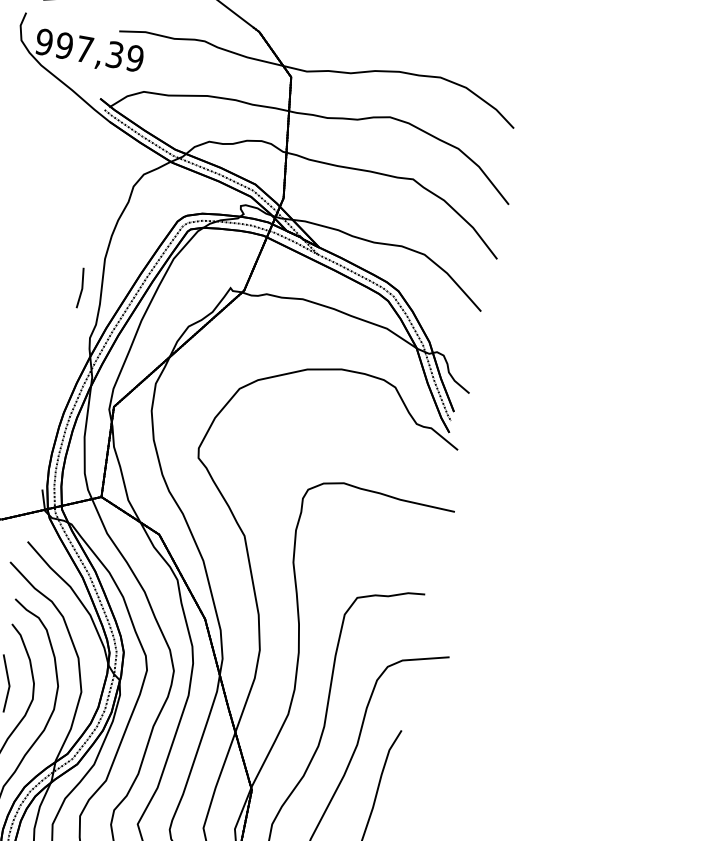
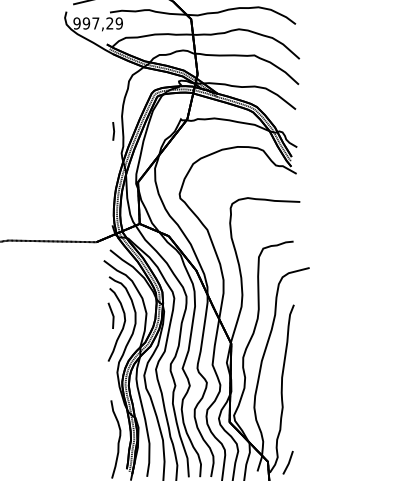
text: (114, 54) -> (109, 23), 997,39 -> 997,29

